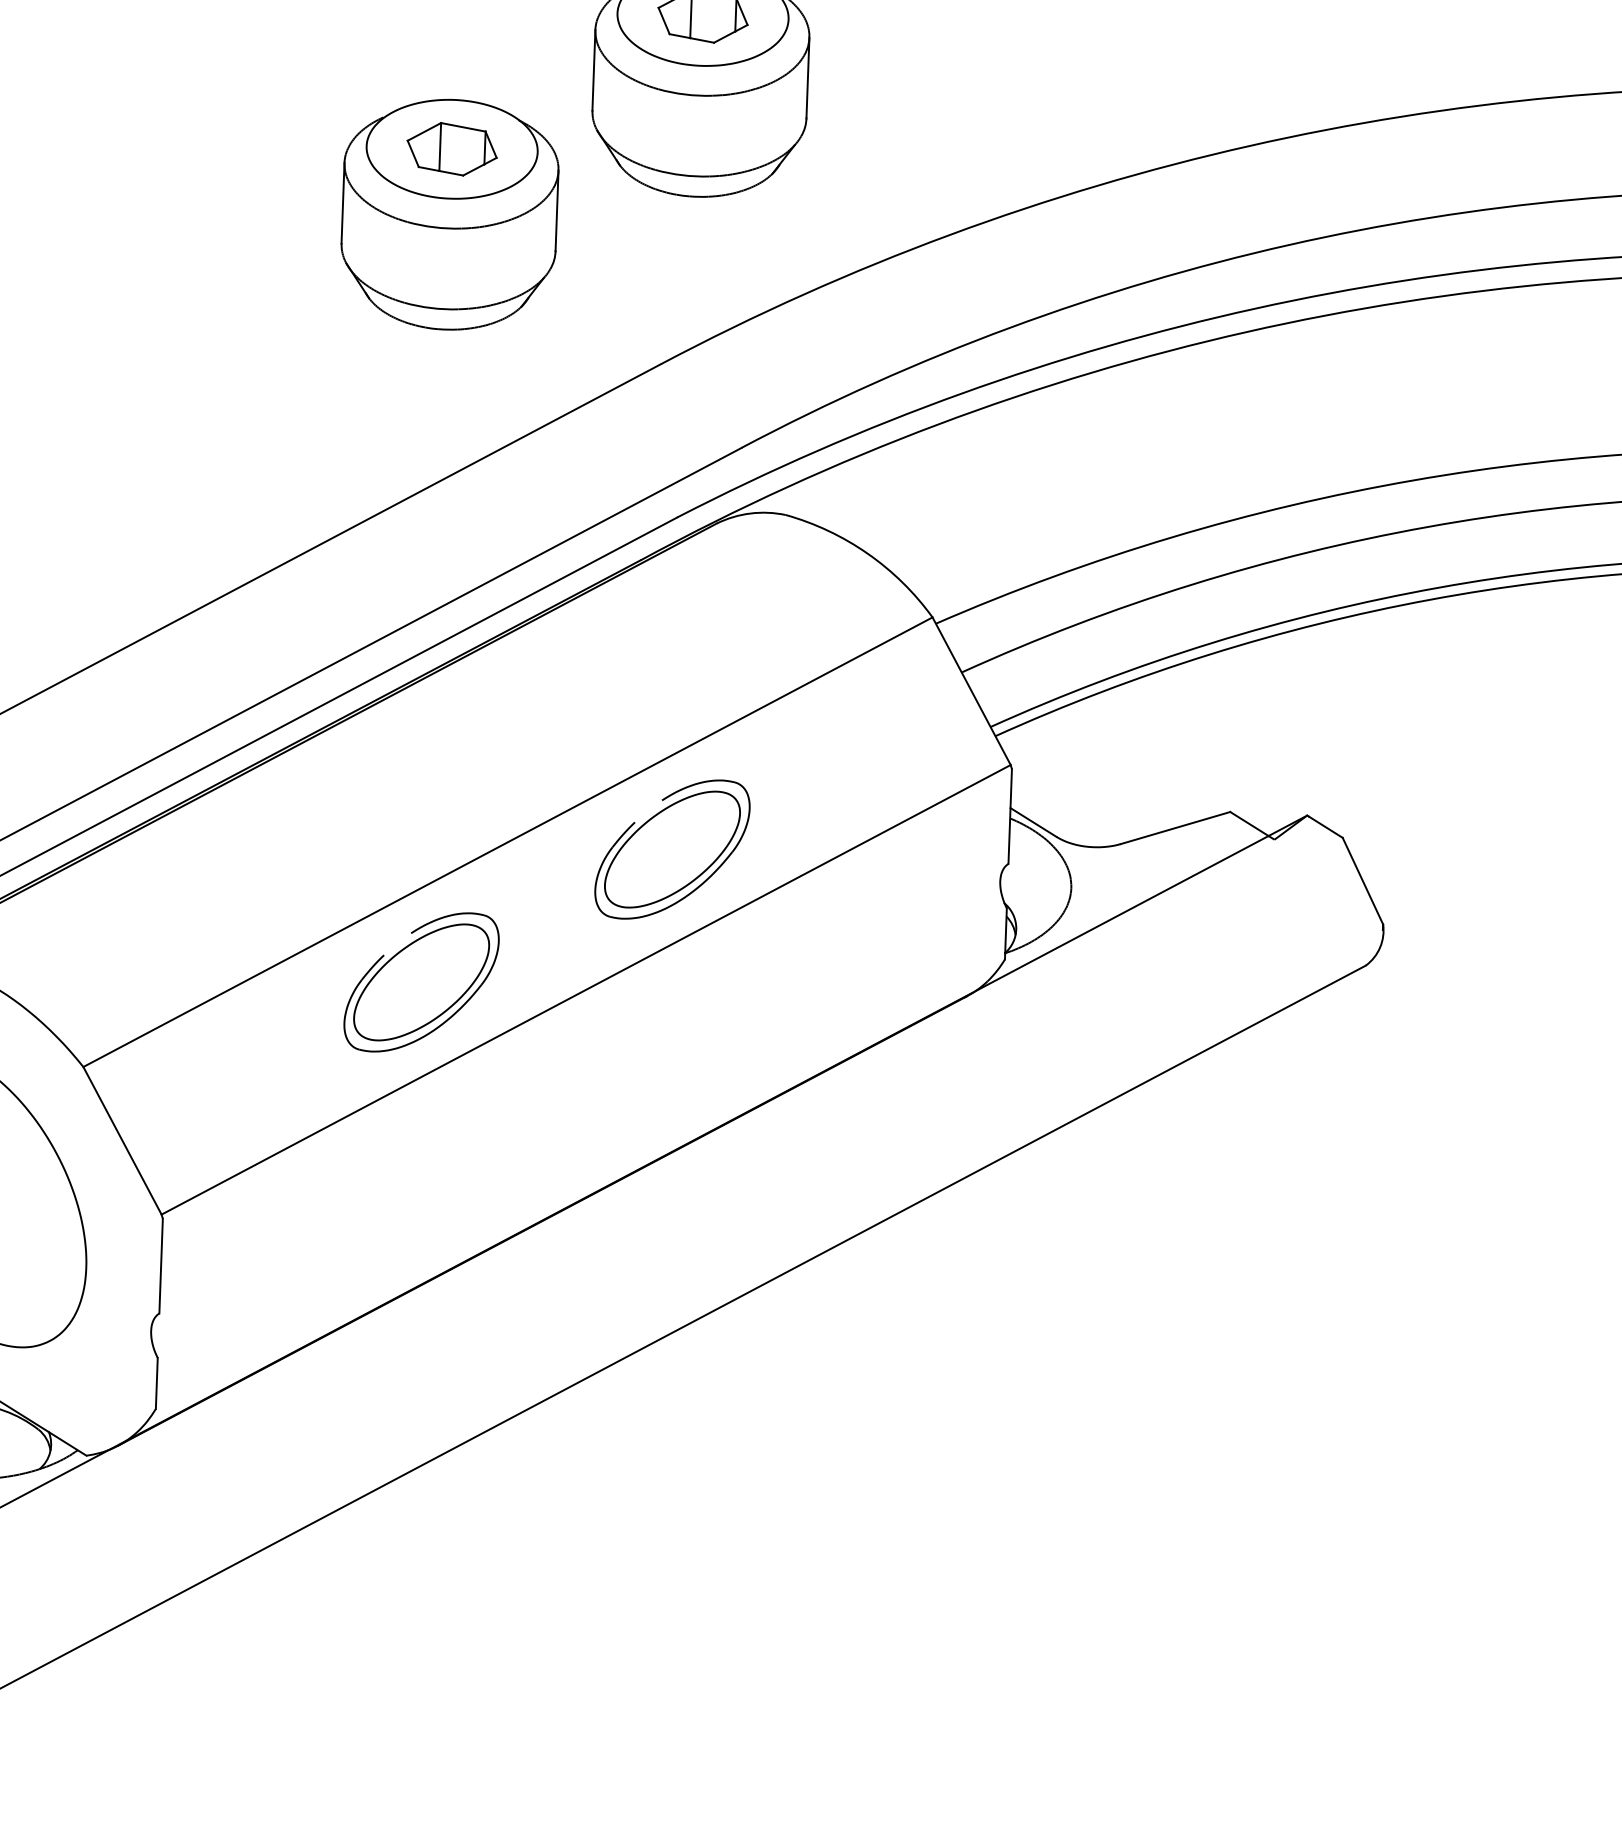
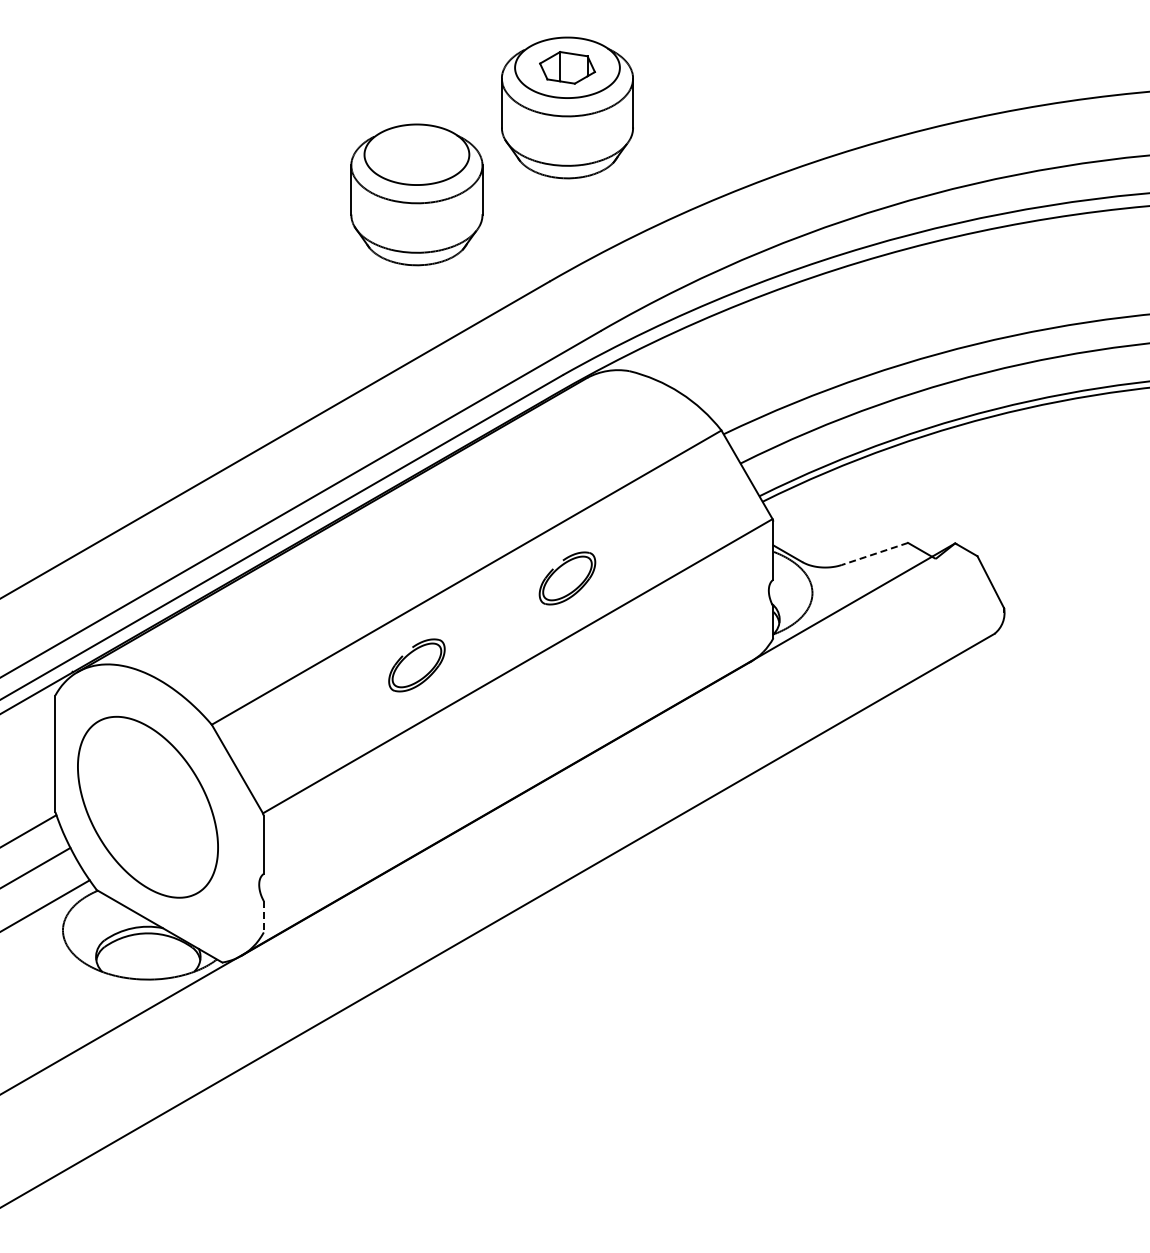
part: (451, 148) -> (416, 154), removed
line: (1174, 827) -> (874, 553), solid -> dashed
part: (672, 849) -> (567, 578), size x0.6
part: (420, 982) -> (416, 665), size x0.6
line: (156, 1382) -> (263, 916), solid -> dashed

